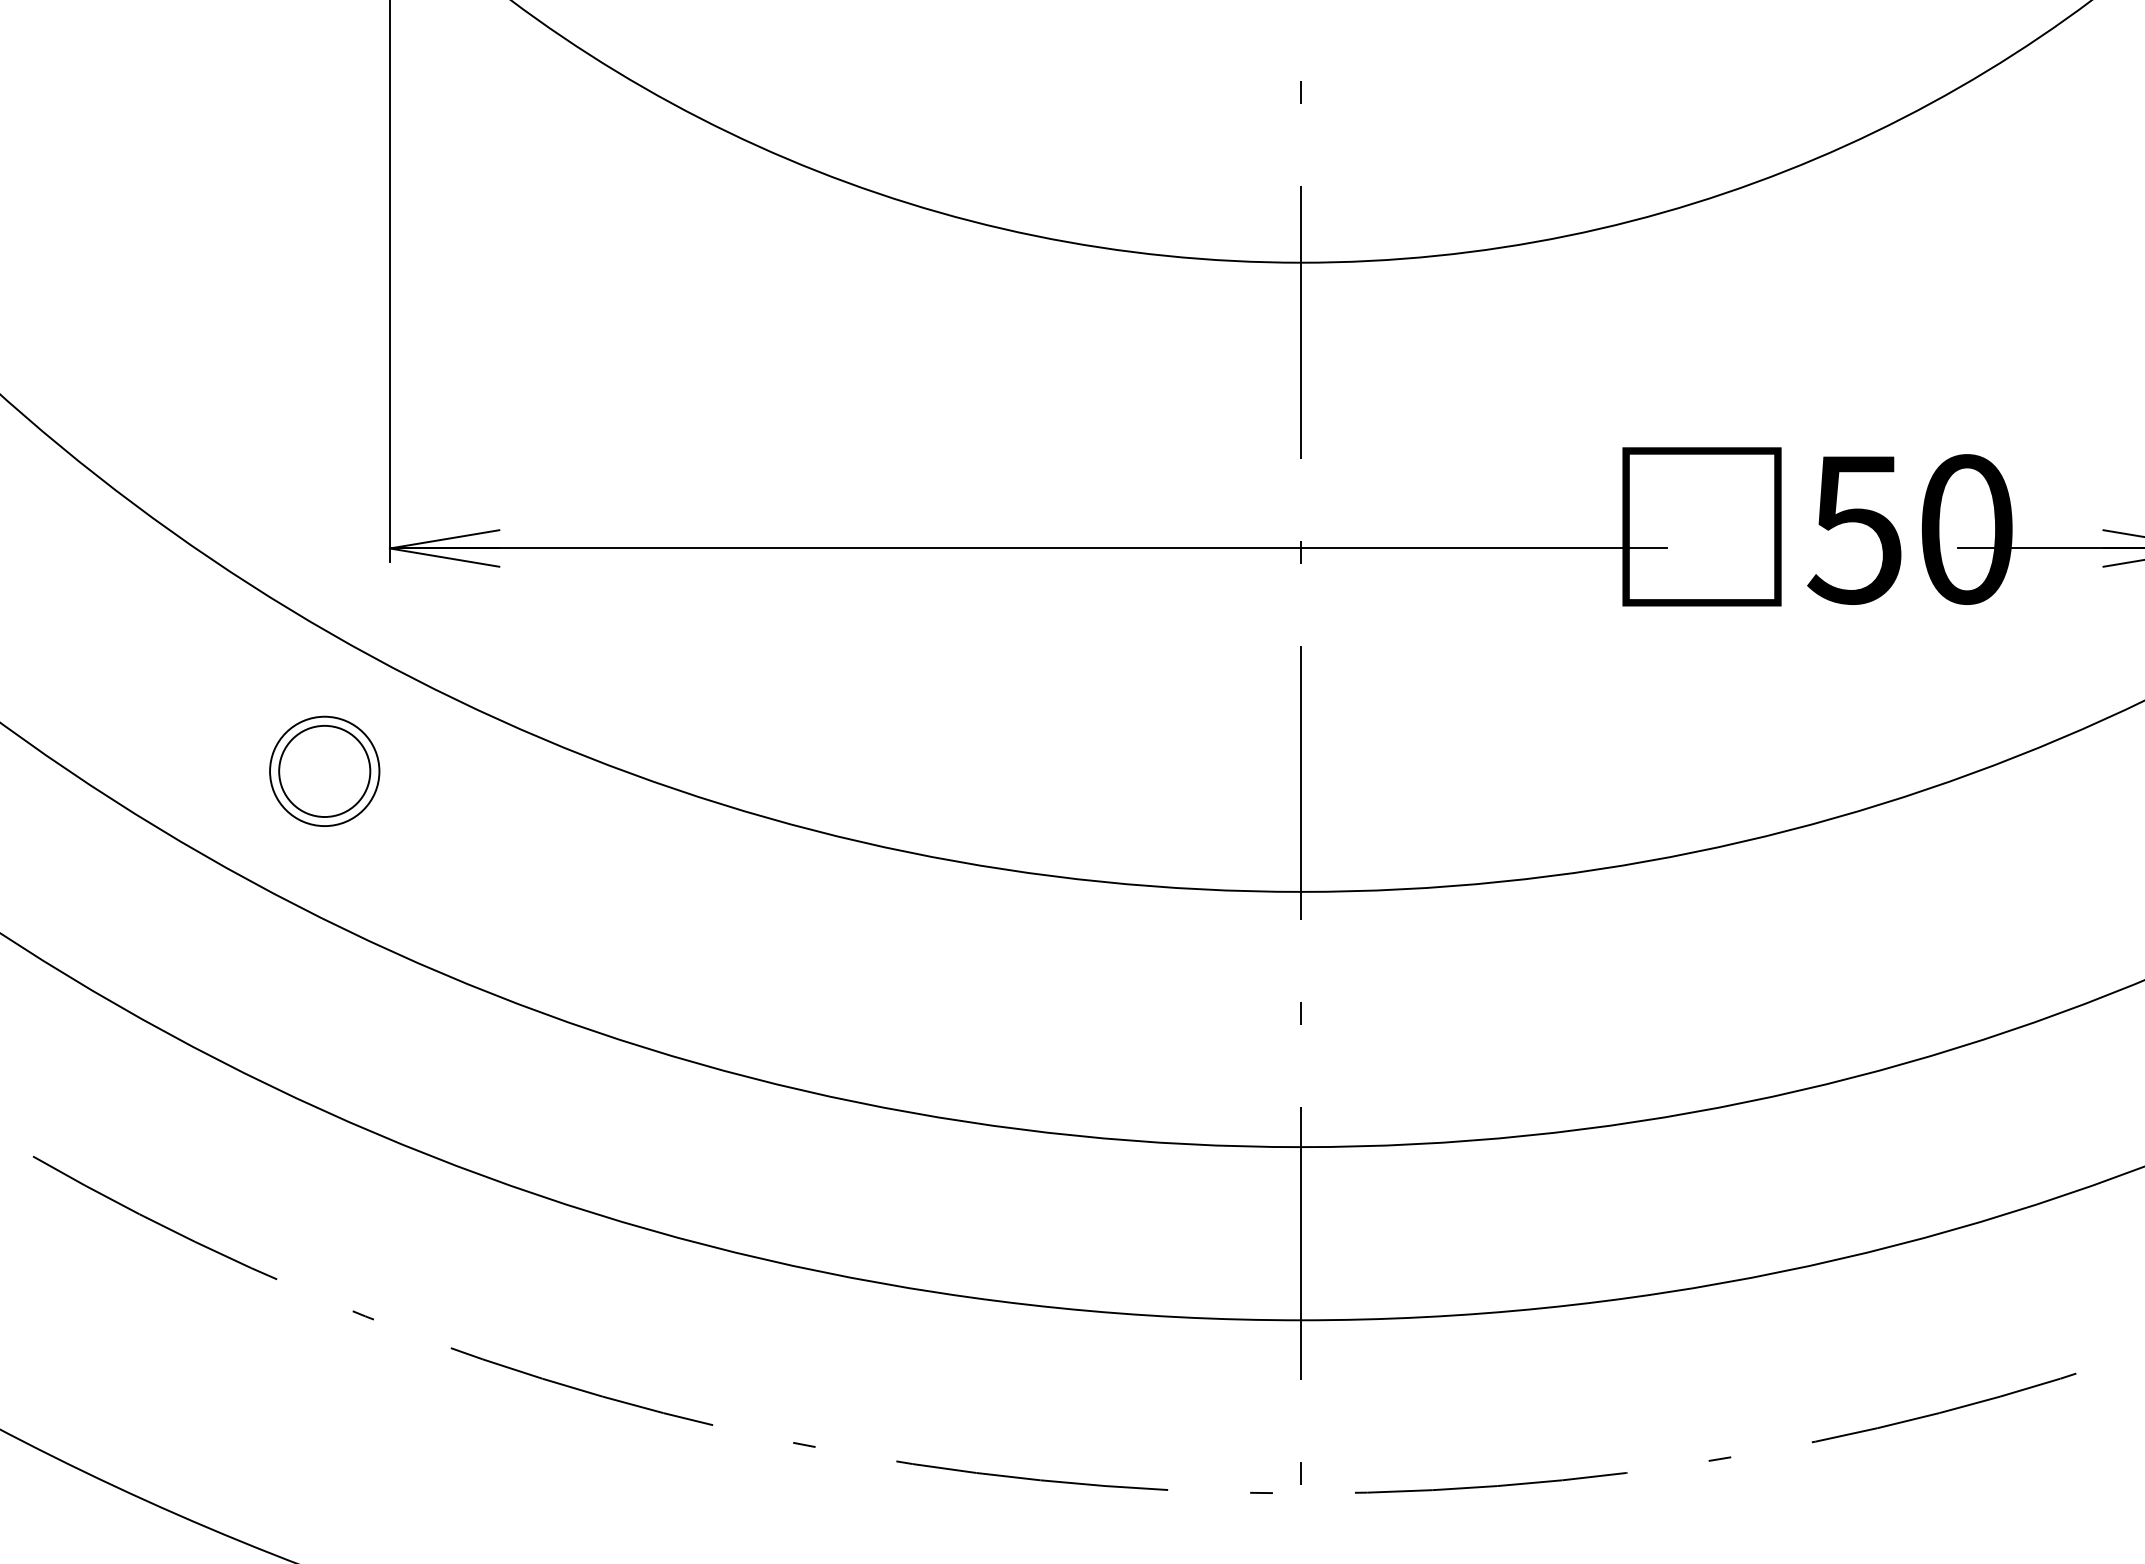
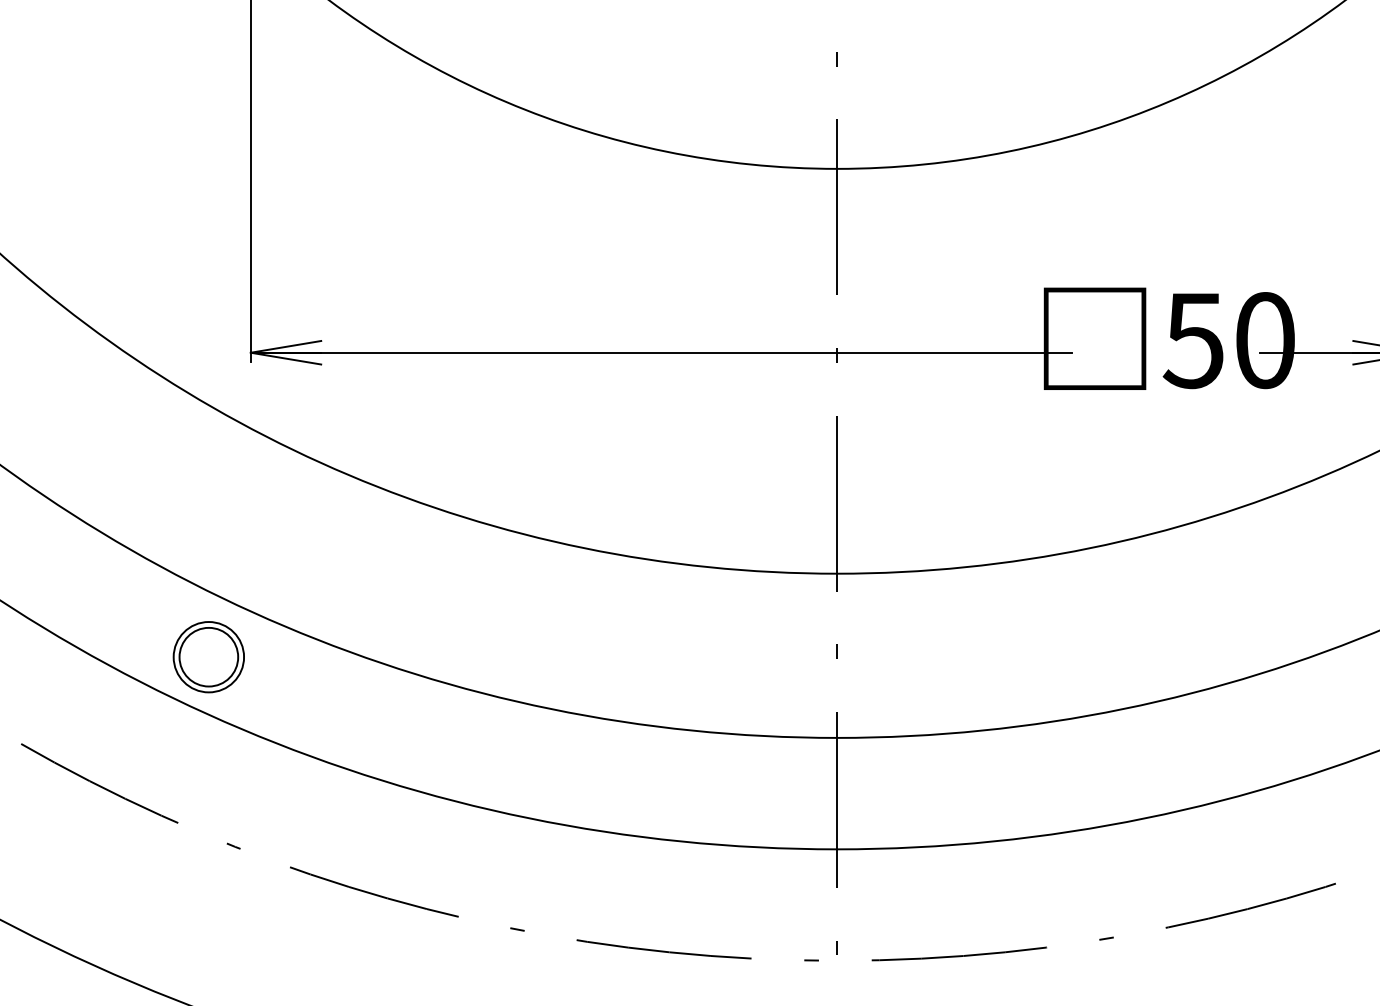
part: (324, 771) -> (208, 657), moved

